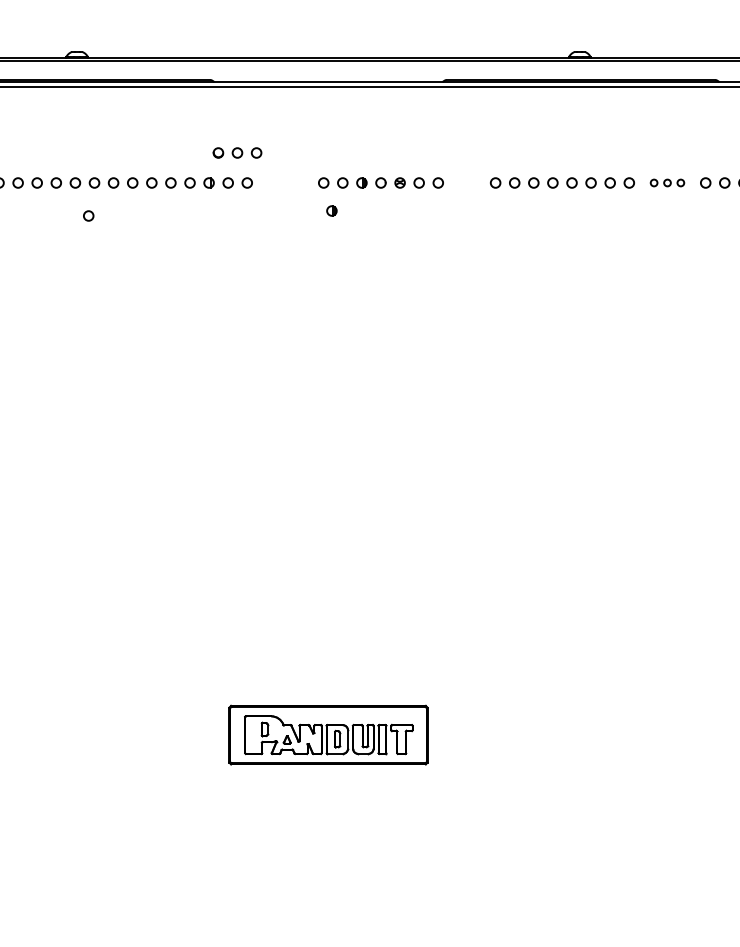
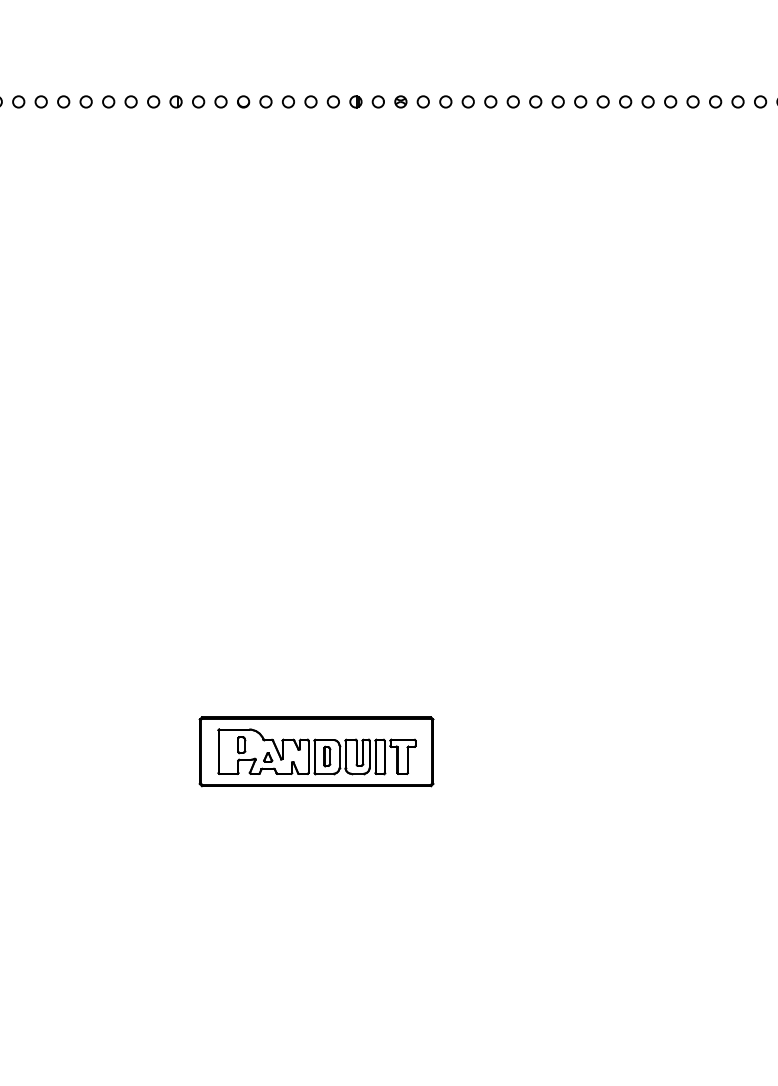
part: (237, 152) -> (265, 101), moved
part: (466, 182) -> (479, 101), added
part: (667, 182) -> (715, 101), size x1.43
part: (331, 210) -> (320, 134), removed
circle: (88, 215) -> (34, 140), removed

